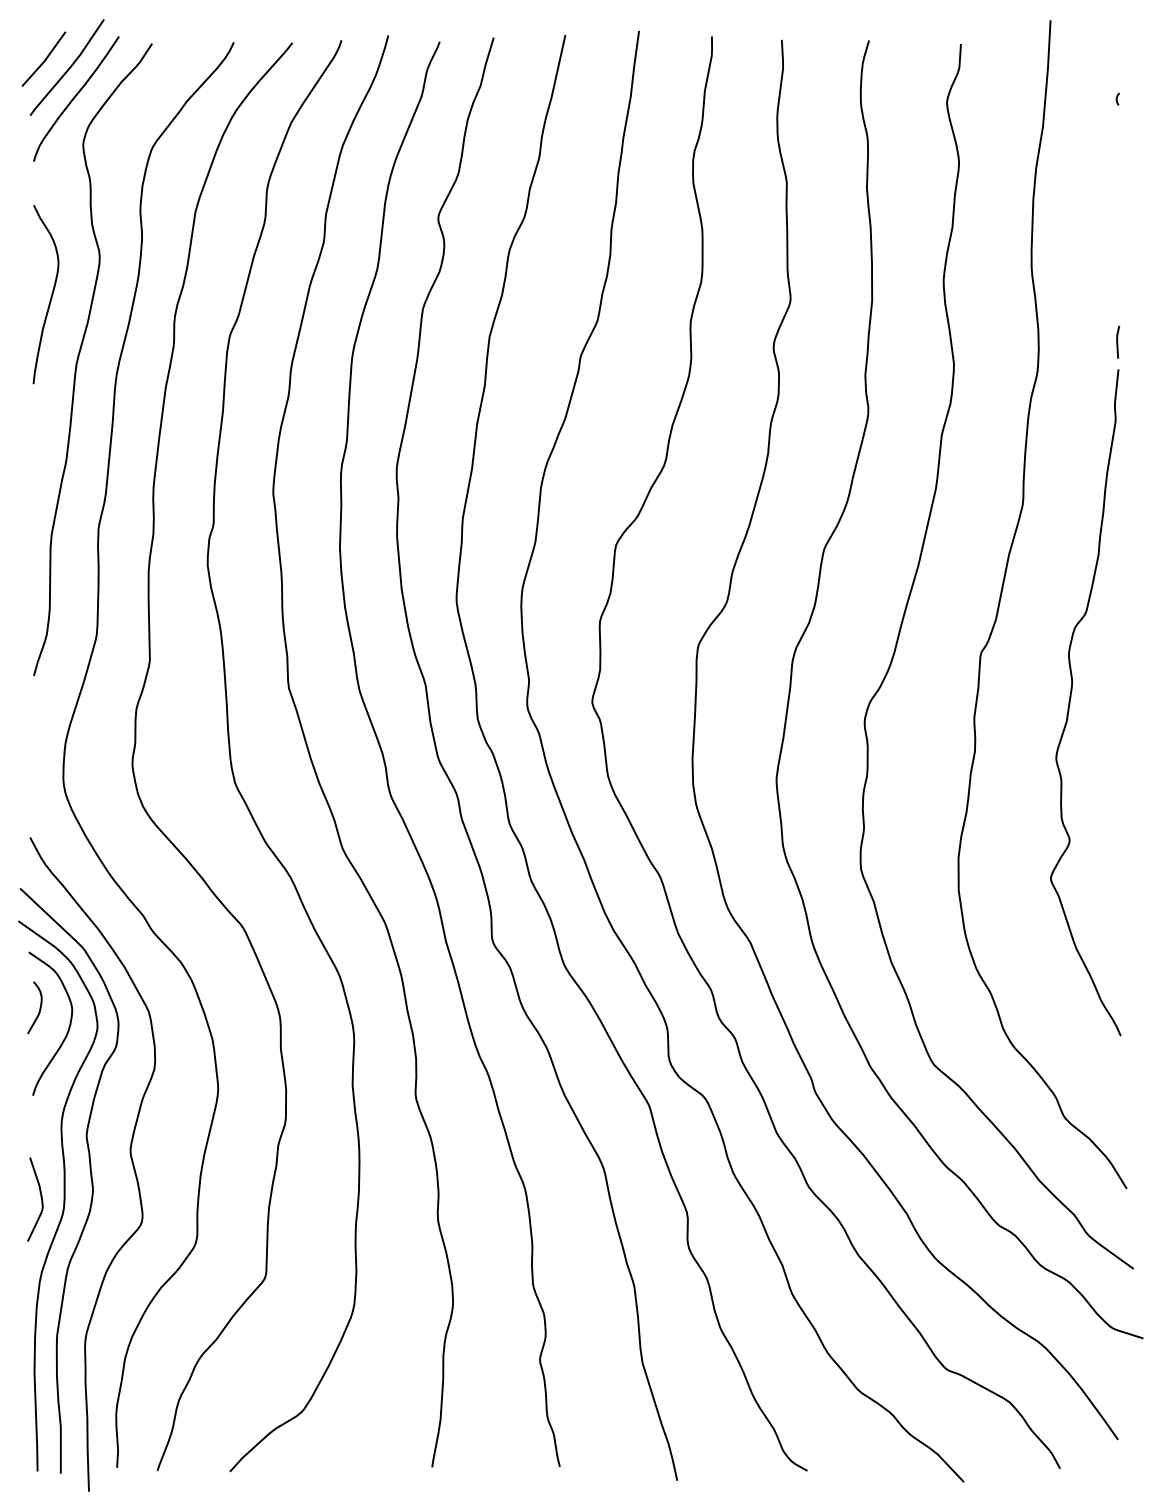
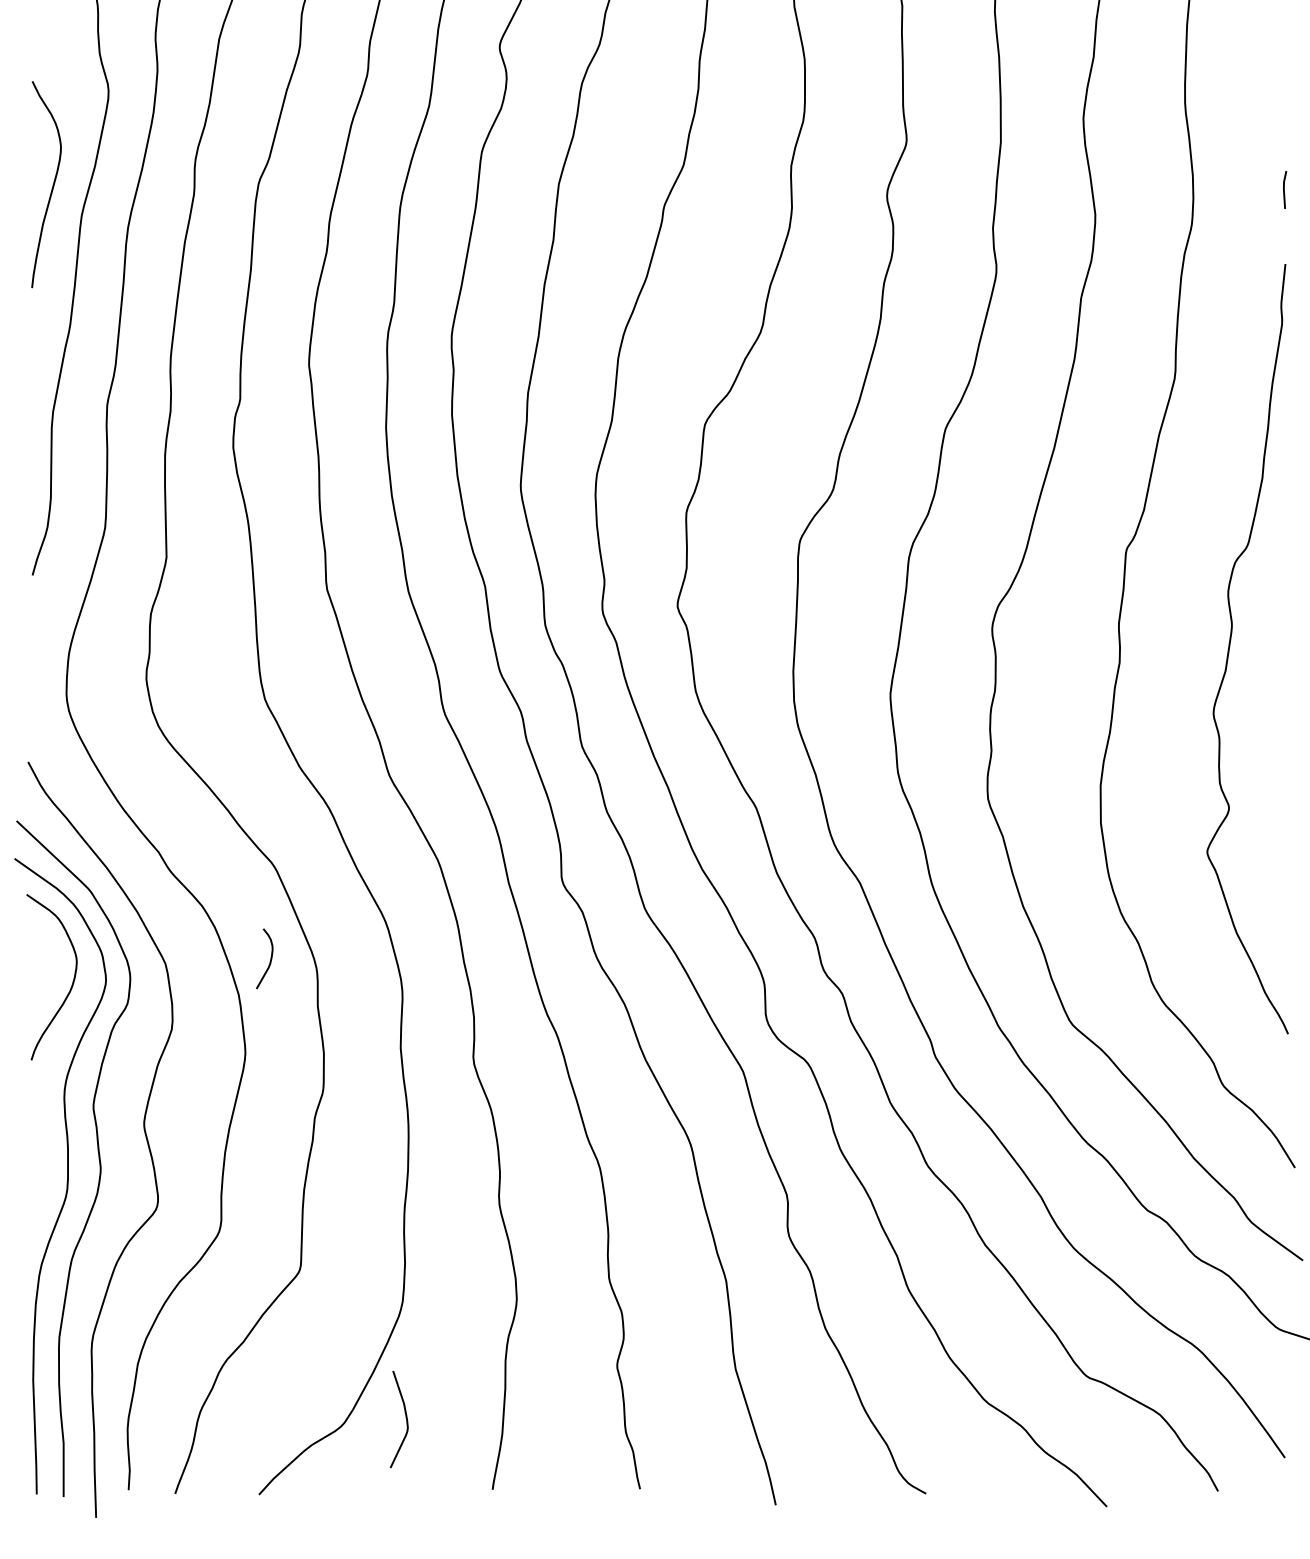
curve: (50, 296) -> (51, 186), moved
curve: (1071, 698) -> (1231, 644), moved
curve: (39, 1007) -> (270, 958), moved
curve: (40, 1197) -> (405, 1417), moved

